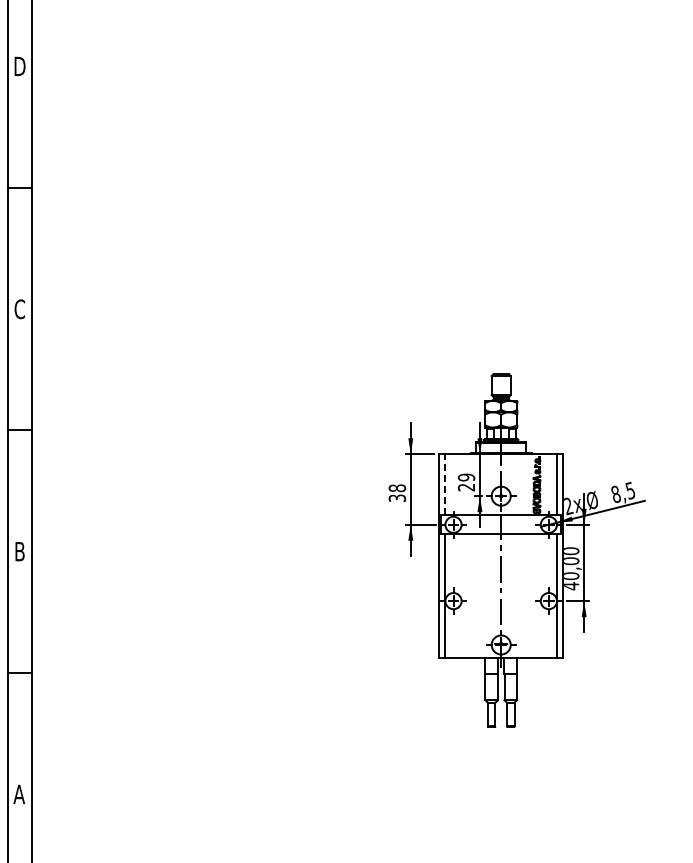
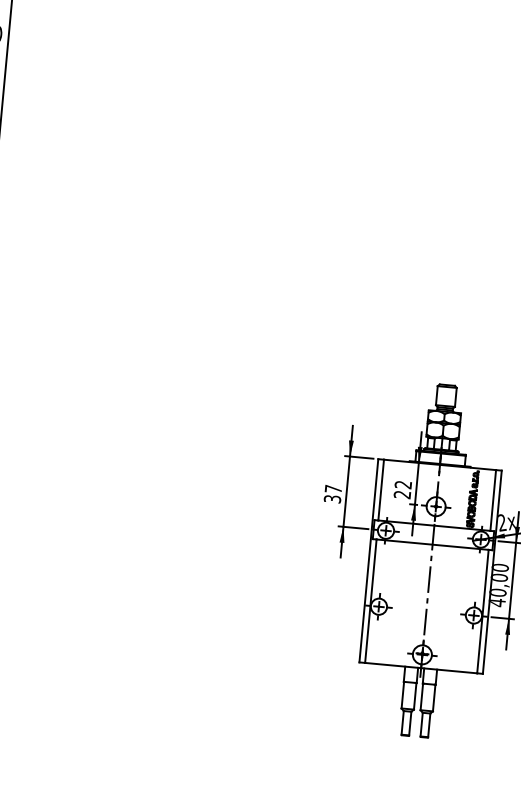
text: (466, 477) -> (403, 484), 29 -> 22
line: (444, 484) -> (380, 489), dashed -> solid
text: (397, 488) -> (333, 489), 38 -> 37

